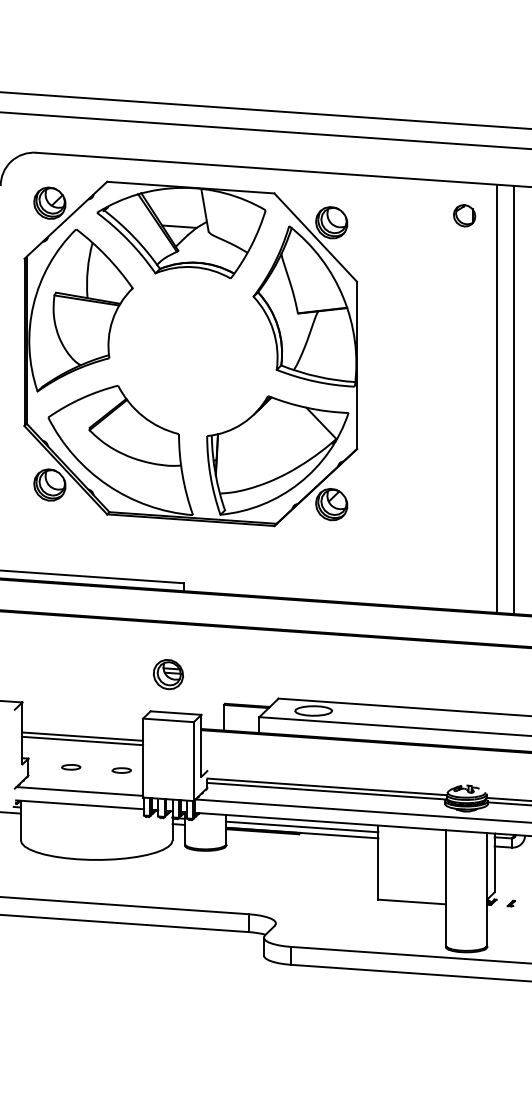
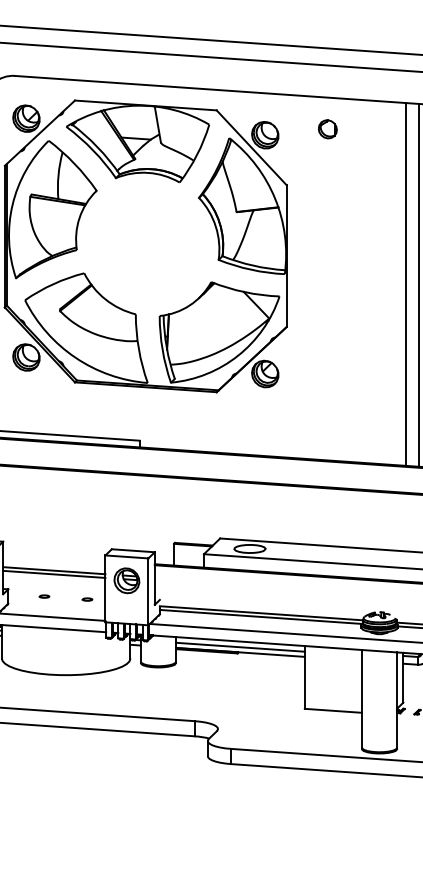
part: (464, 215) -> (327, 129), moved
part: (167, 674) -> (126, 580), moved
part: (70, 766) -> (43, 596), size x0.62
part: (121, 770) -> (87, 599), size x0.62

